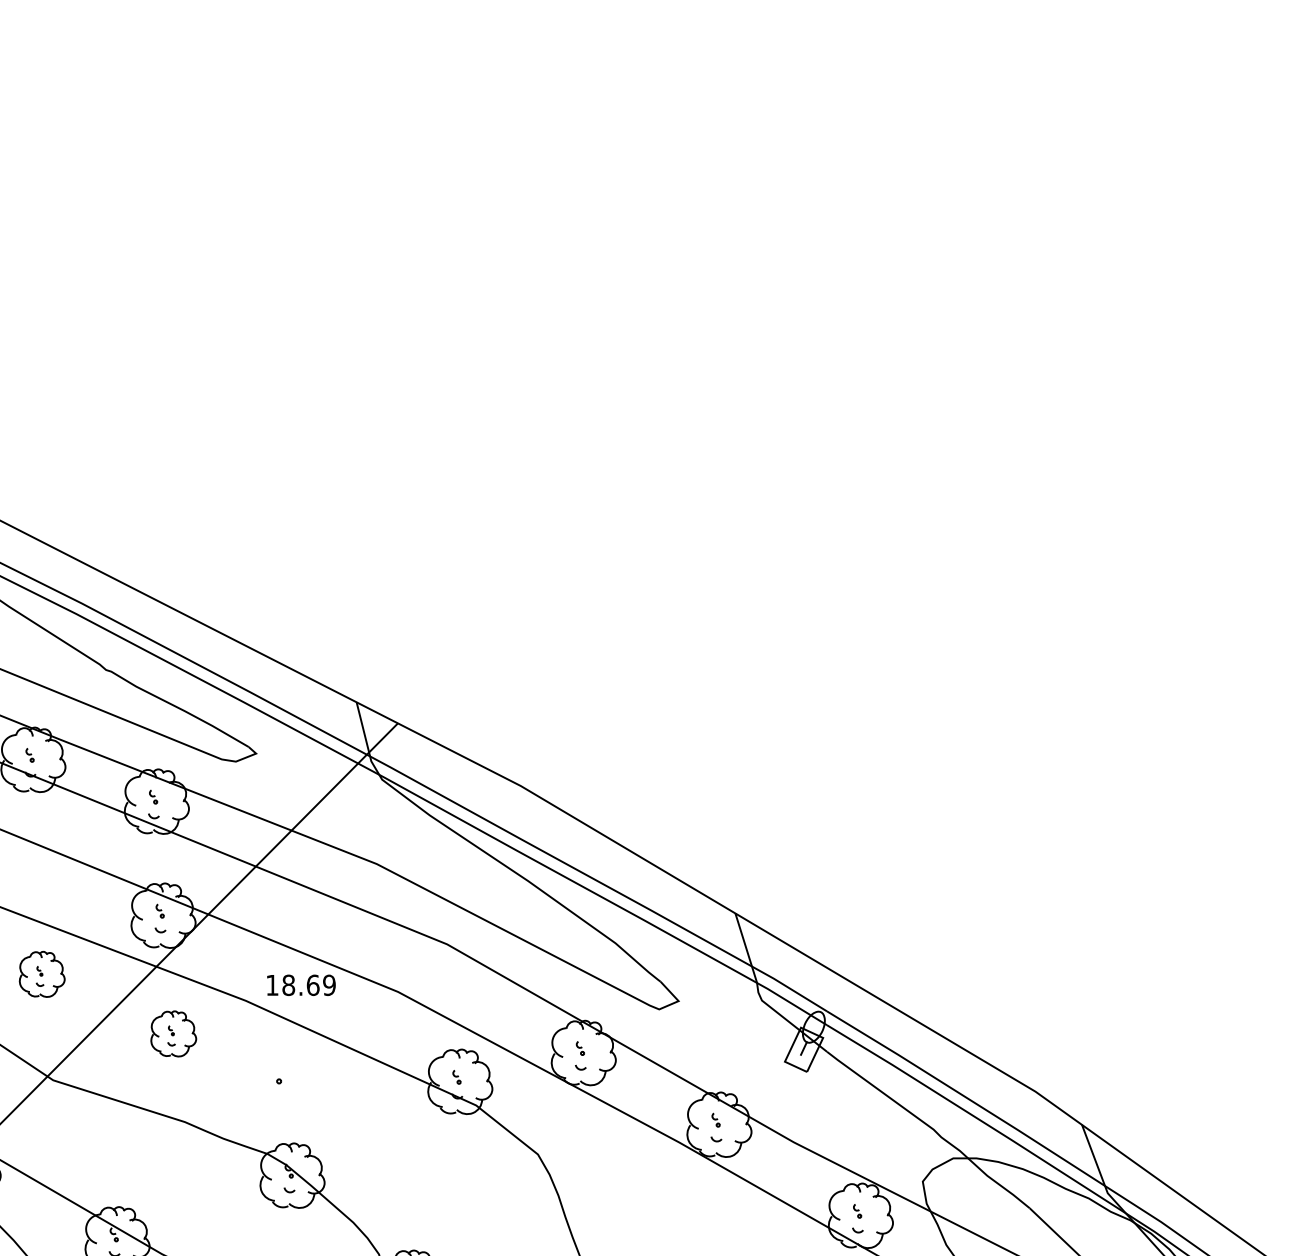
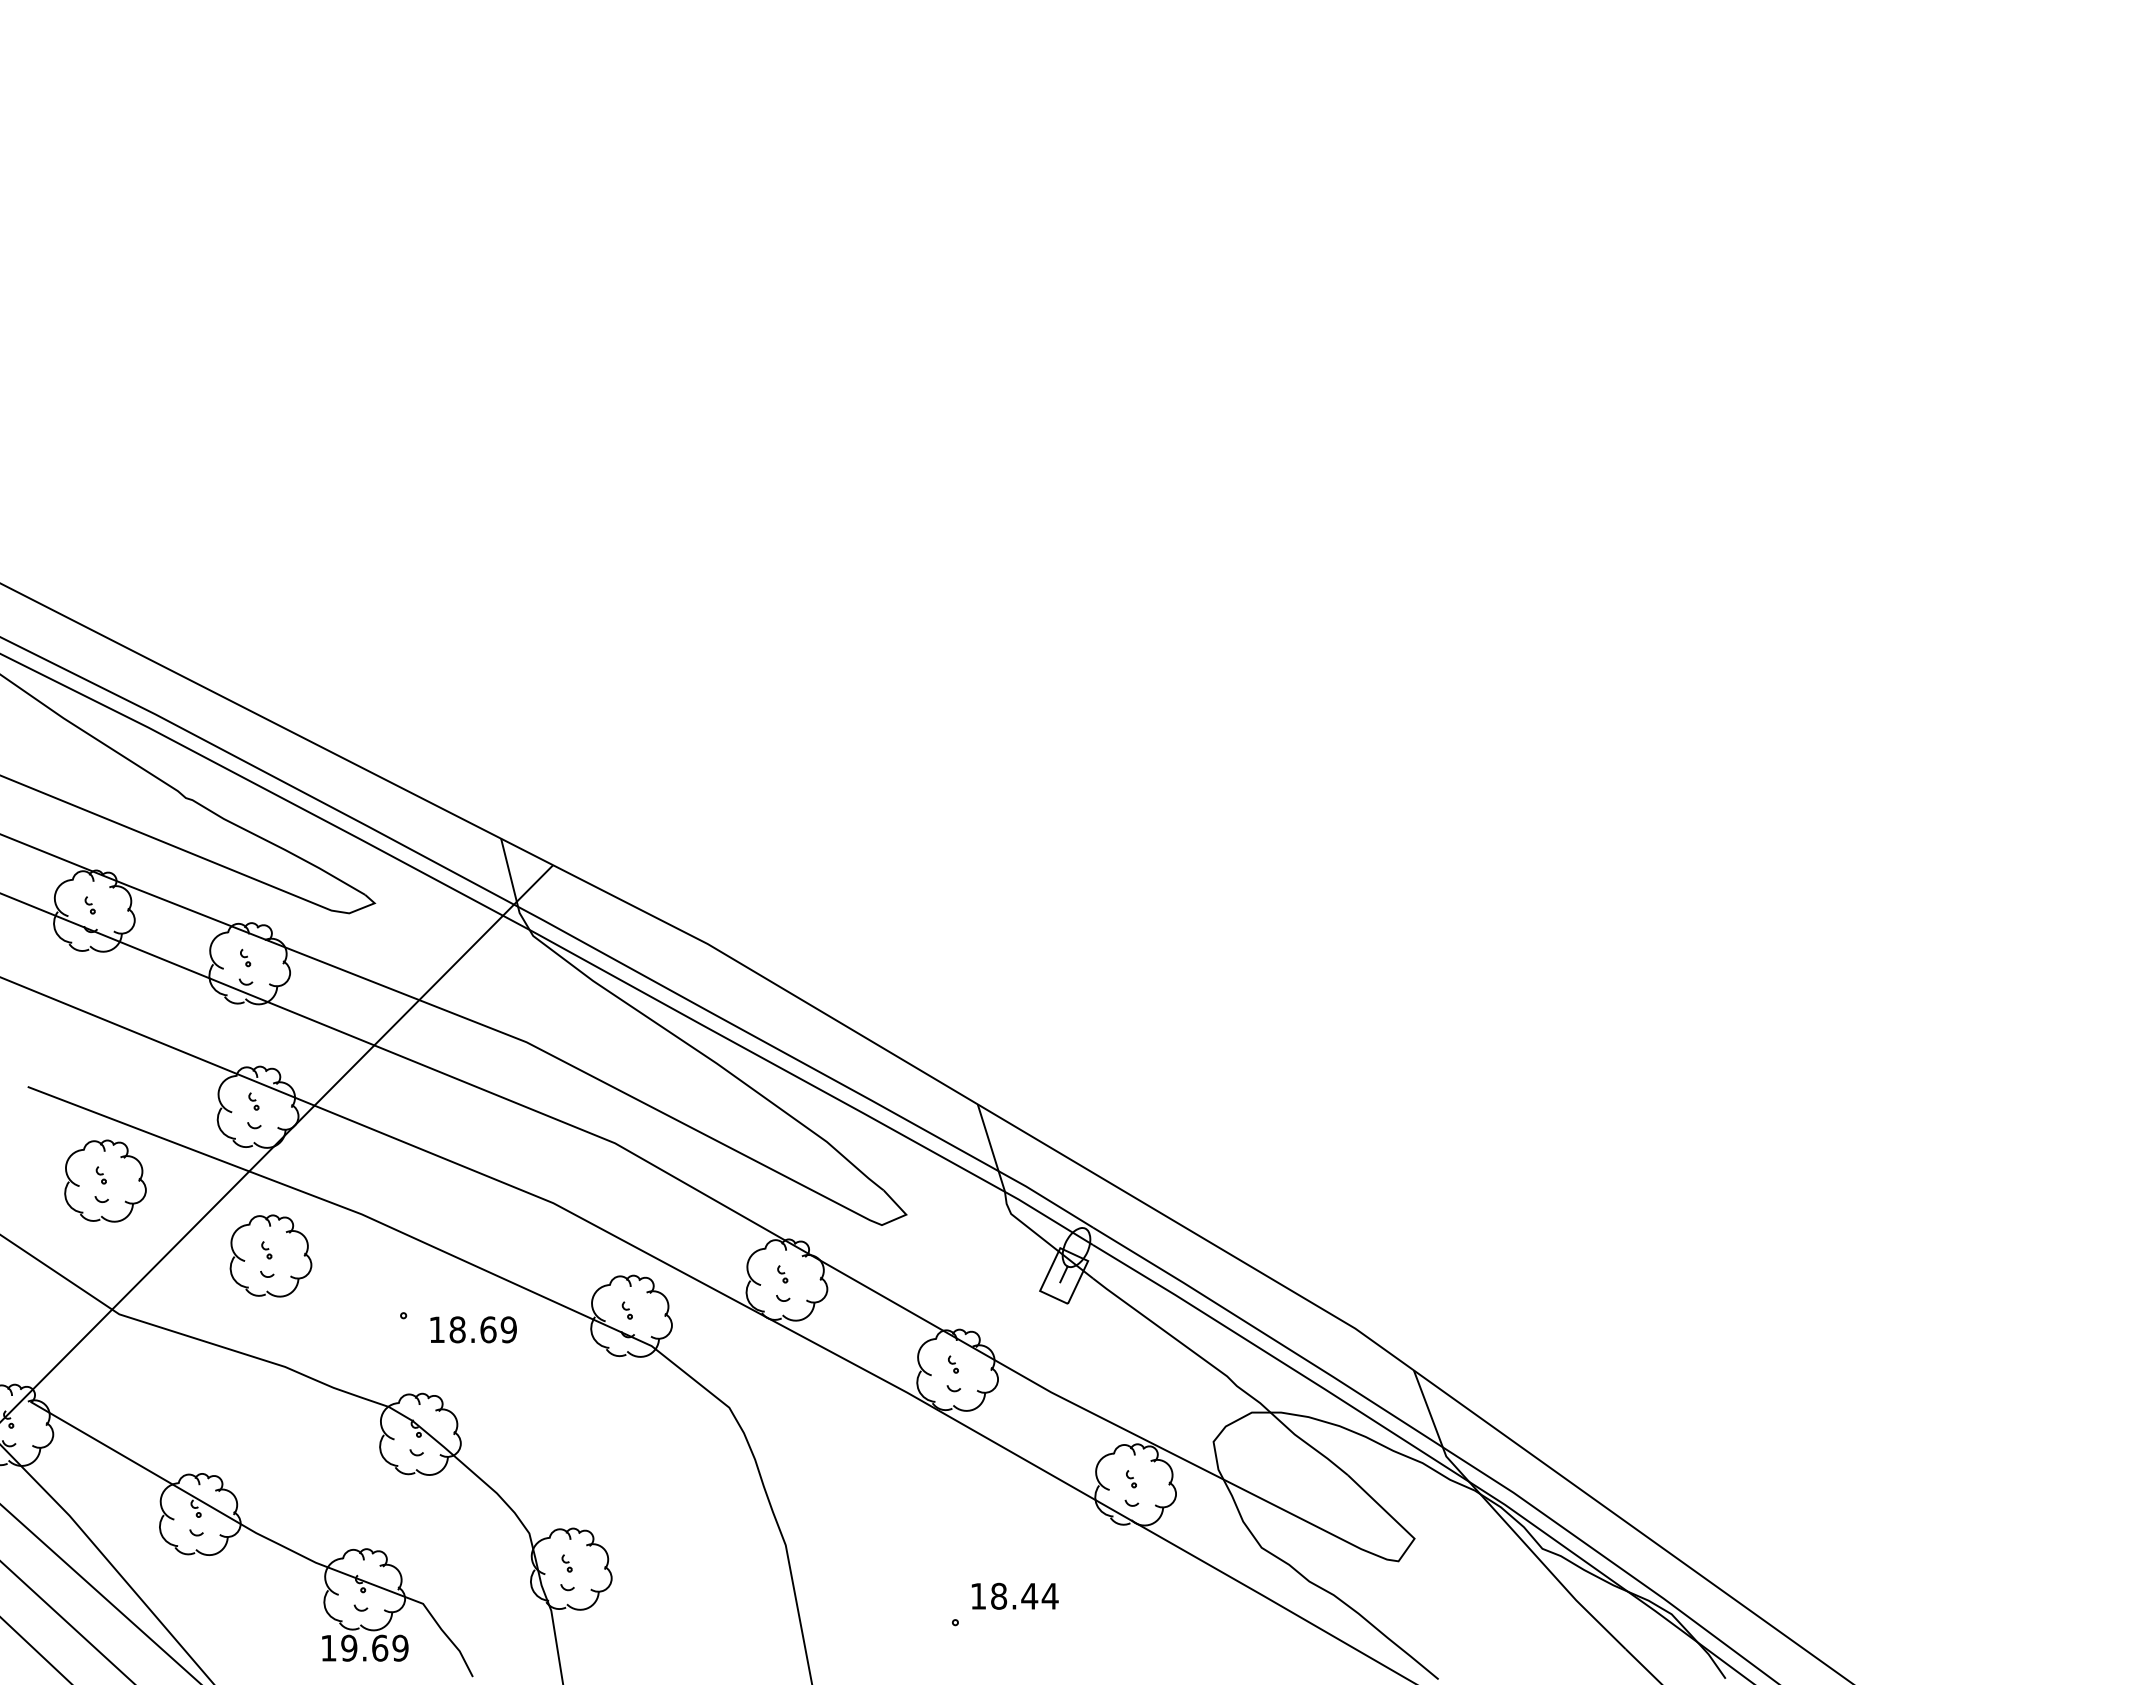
part: (42, 973) -> (105, 1180), size x1.43
text: (301, 985) -> (473, 1329), moved
part: (173, 1033) -> (270, 1255), size x1.43

